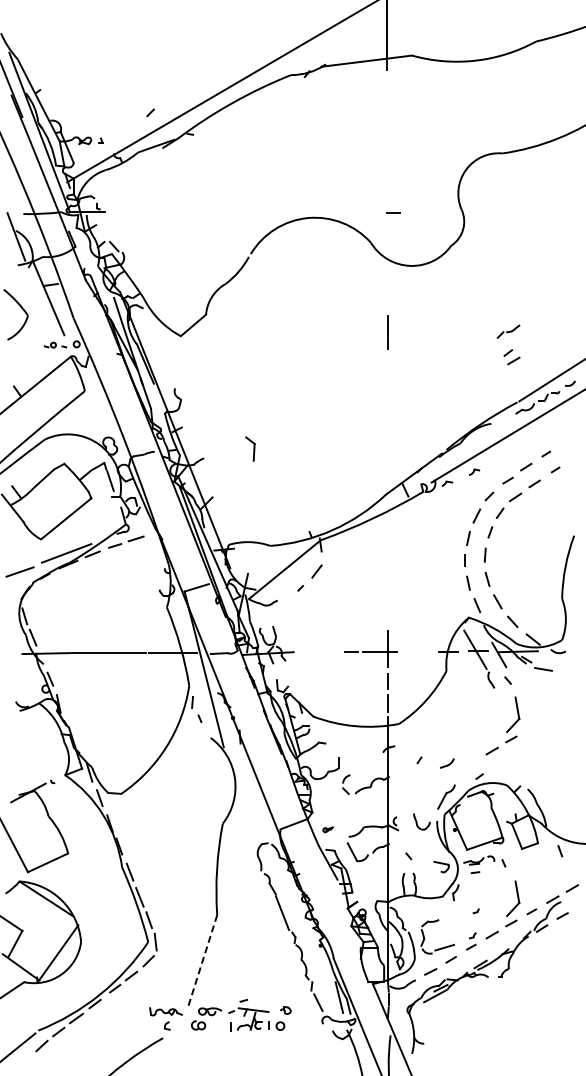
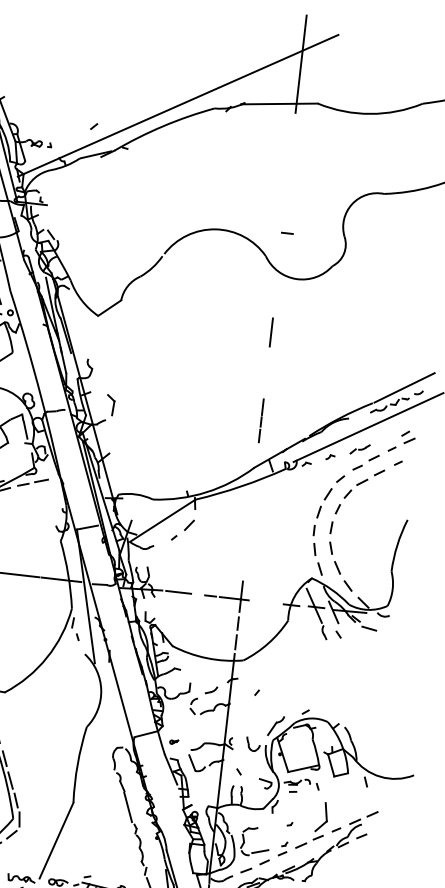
part: (508, 331) -> (360, 449), moved
part: (511, 357) -> (407, 437), moved
line: (387, 438) -> (260, 421), added
part: (250, 448) -> (110, 404), moved
line: (313, 652) -> (178, 592), added
part: (507, 730) -> (333, 676), removed
part: (447, 763) -> (211, 690), moved
line: (202, 962) -> (56, 840), dashed -> solid

